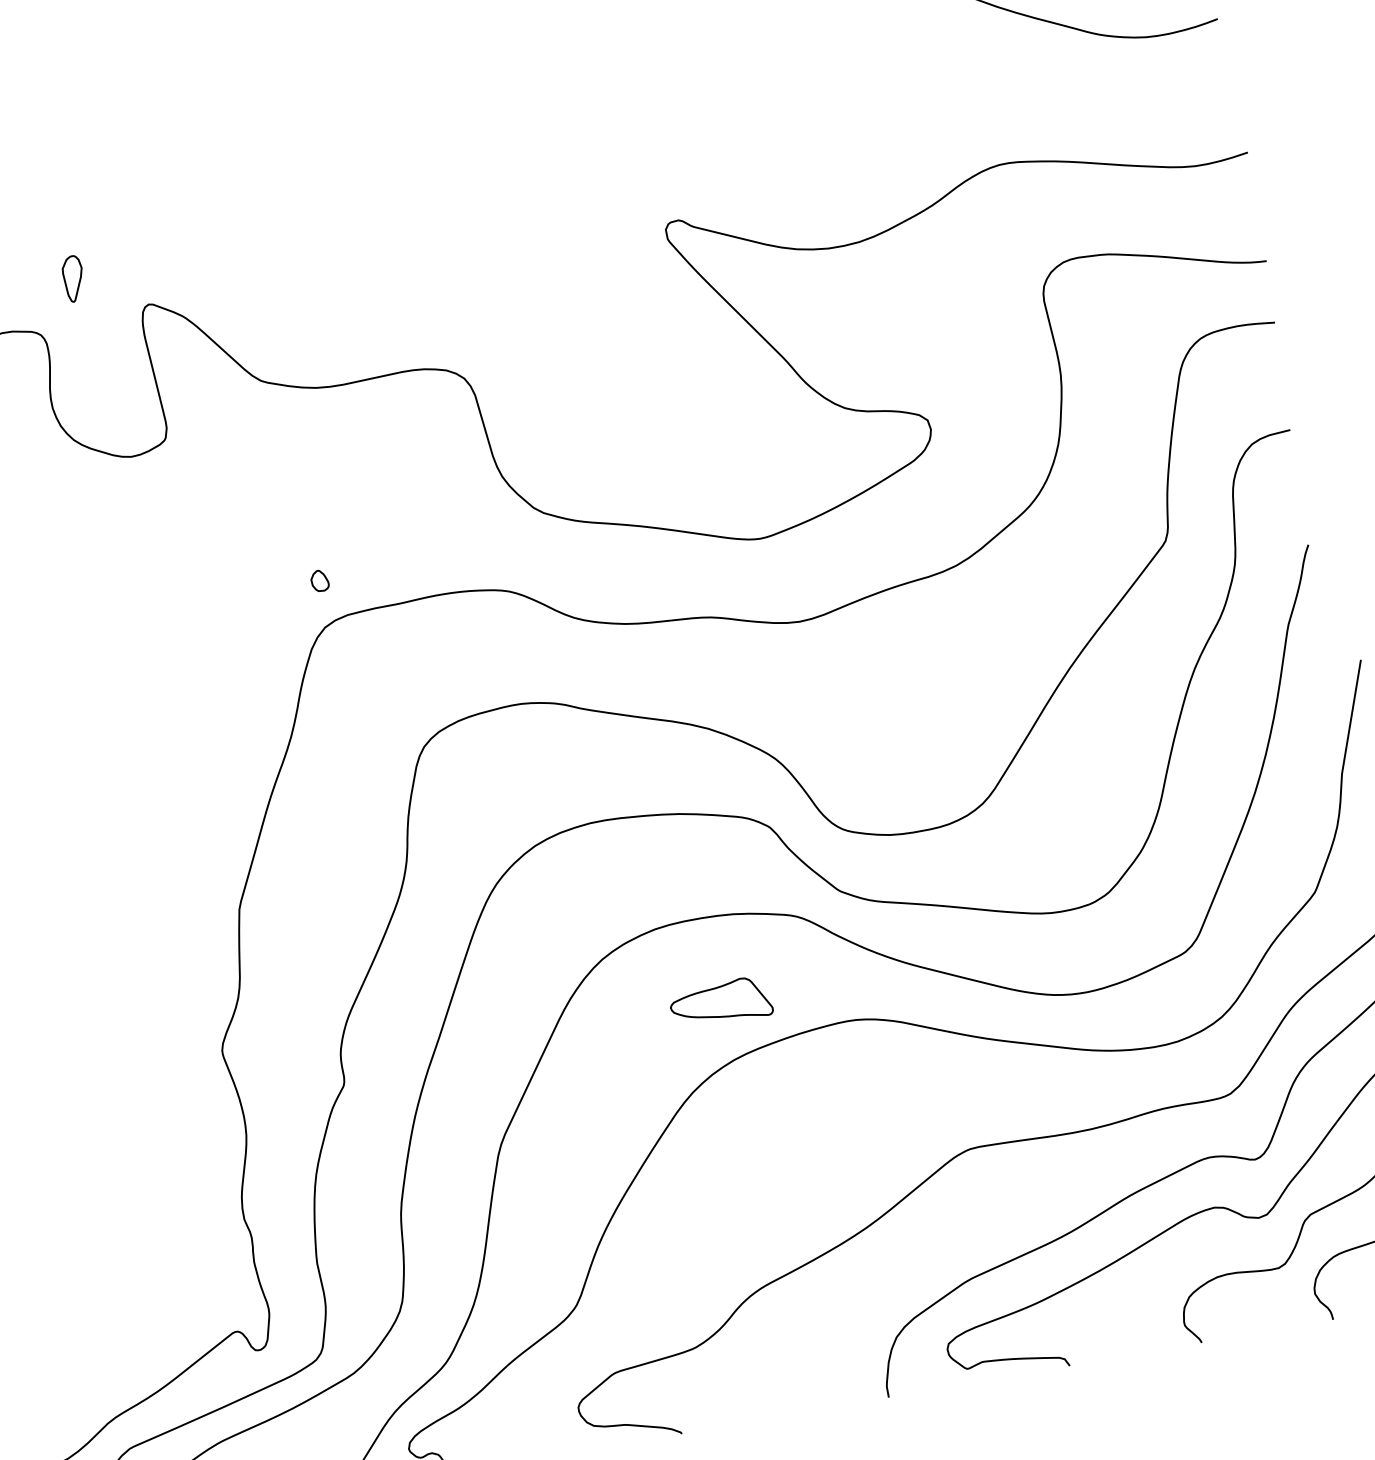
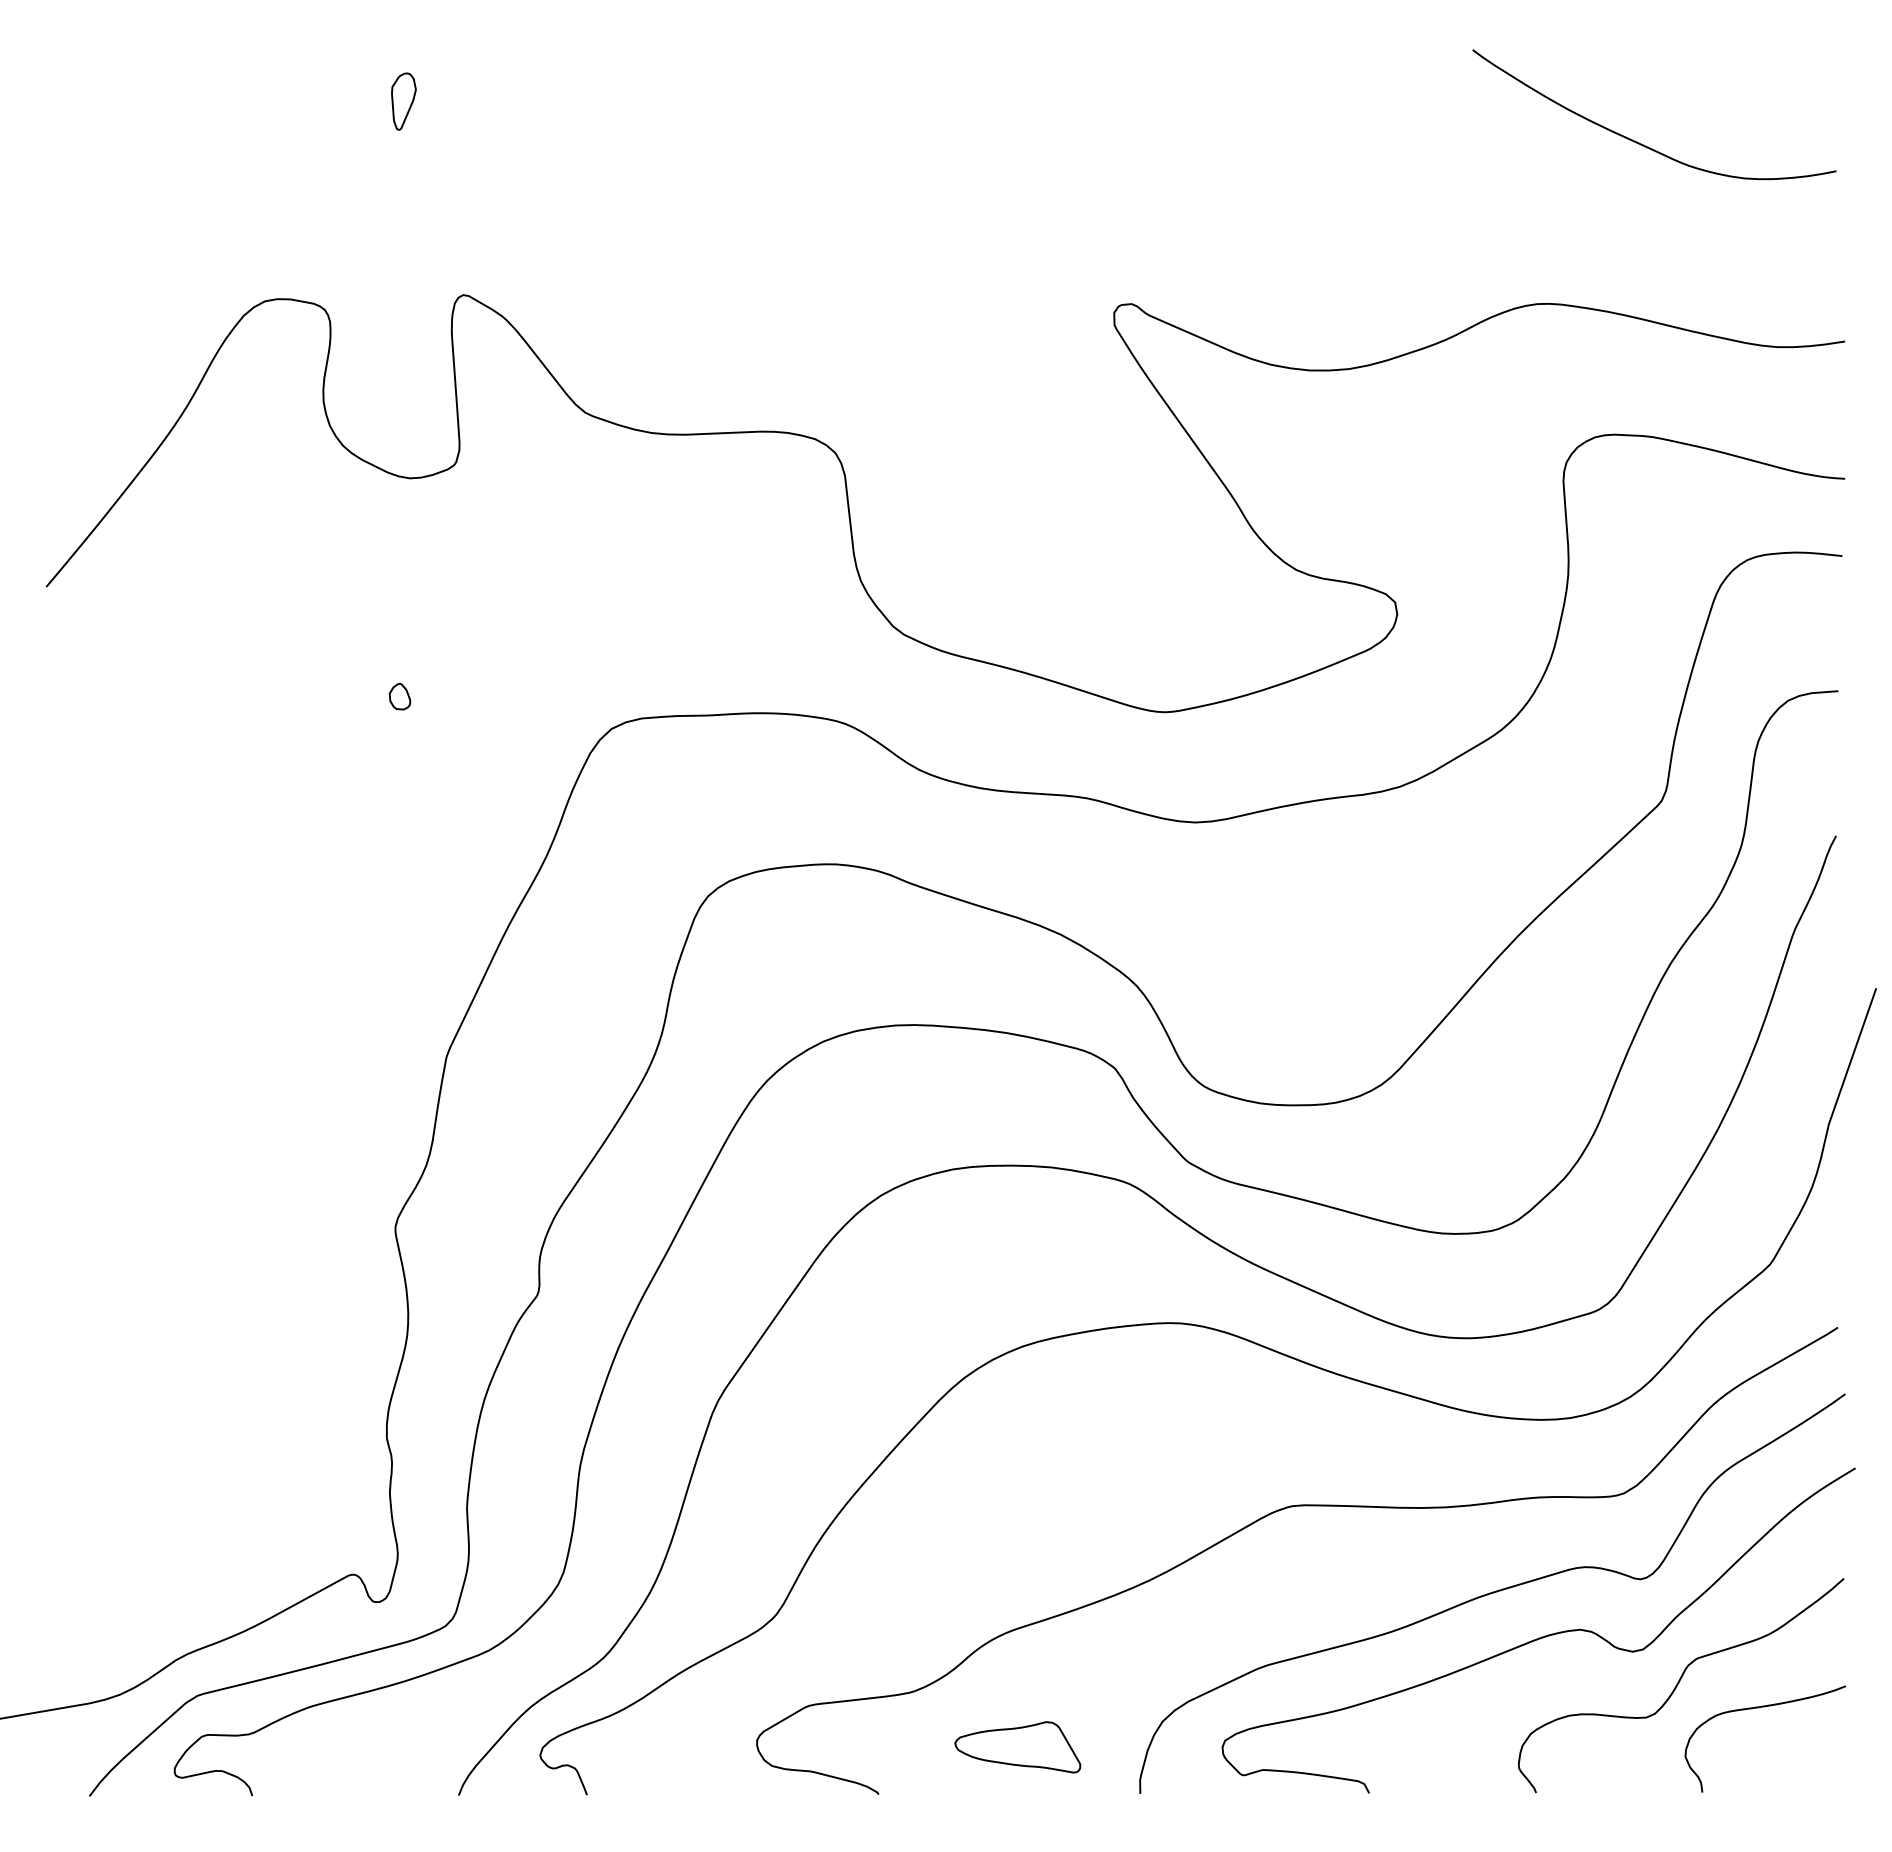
part: (73, 278) -> (403, 101), moved
part: (319, 580) -> (399, 696), moved
part: (720, 1002) -> (1017, 1747), moved

